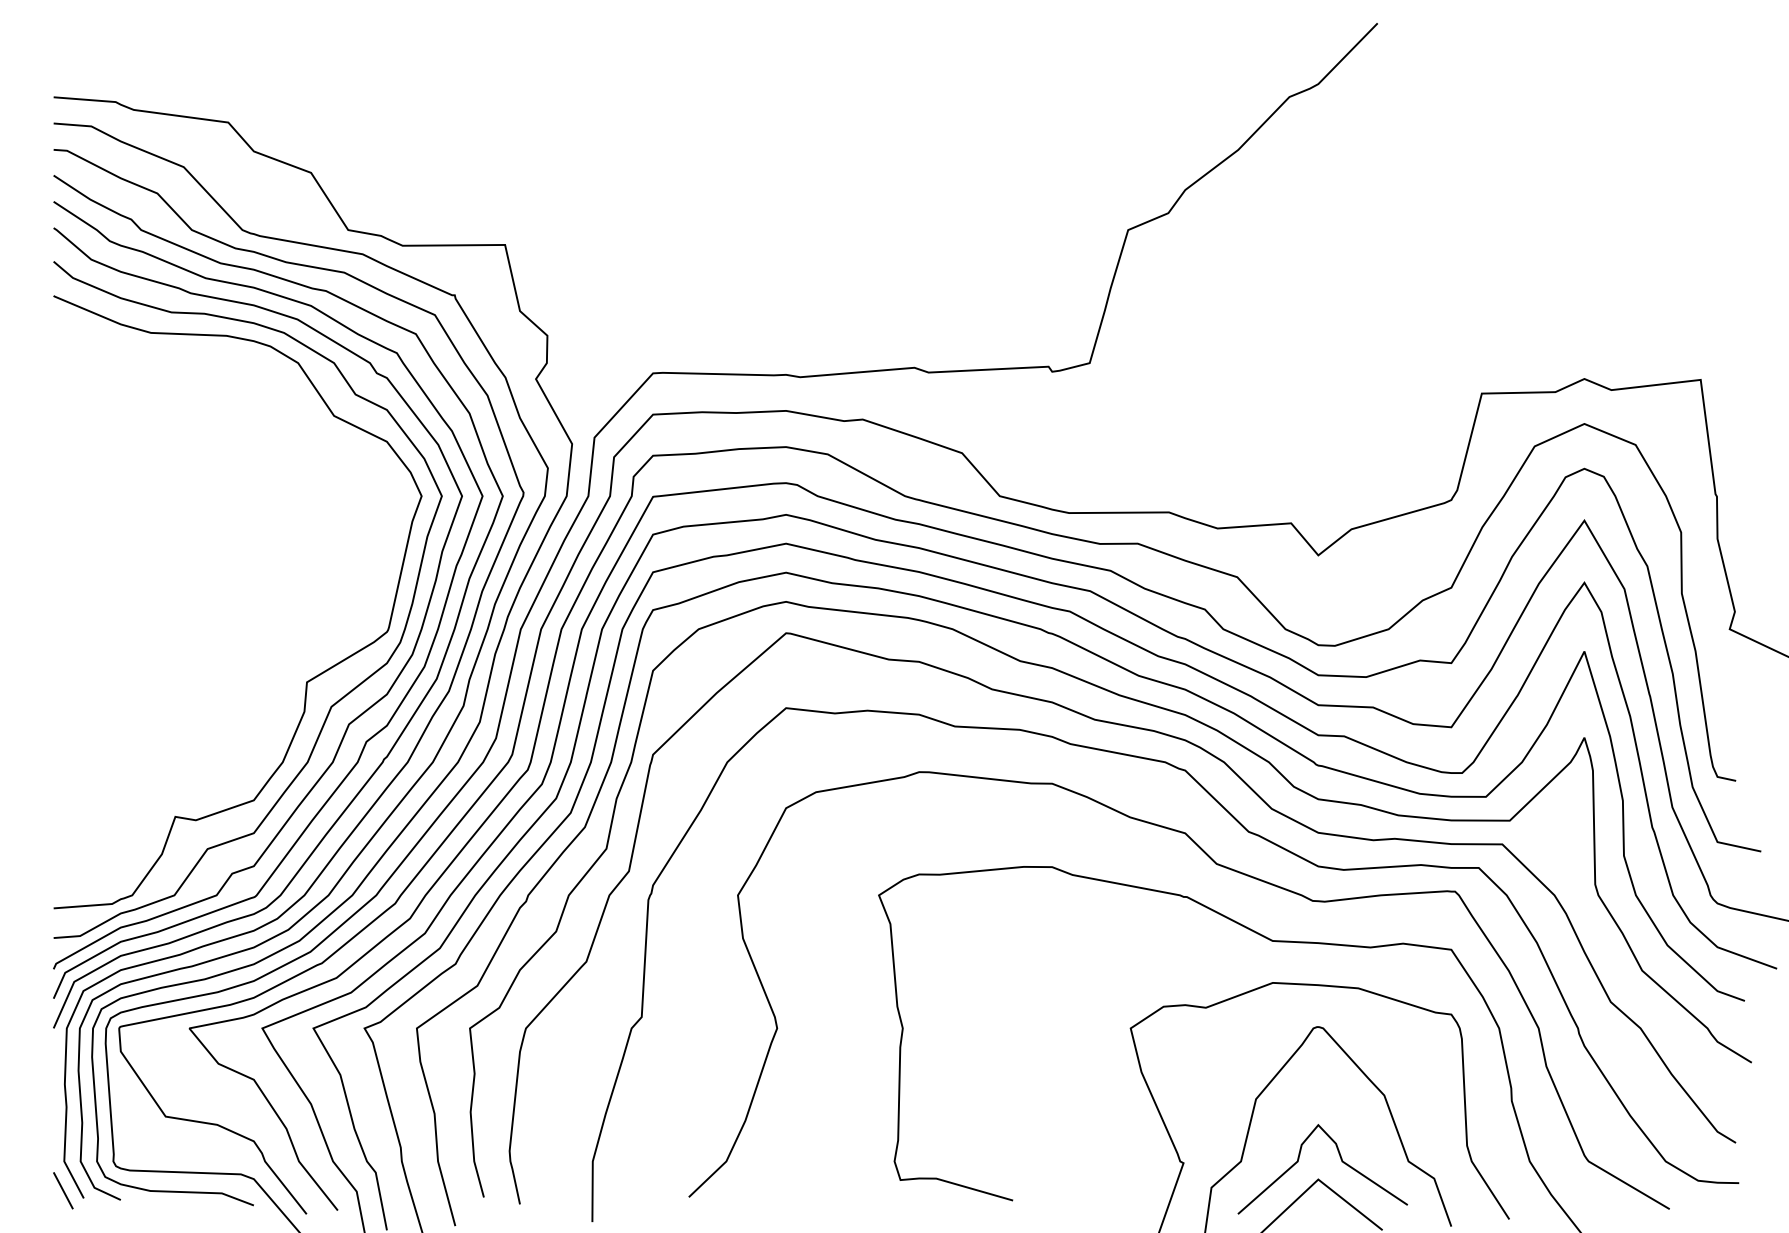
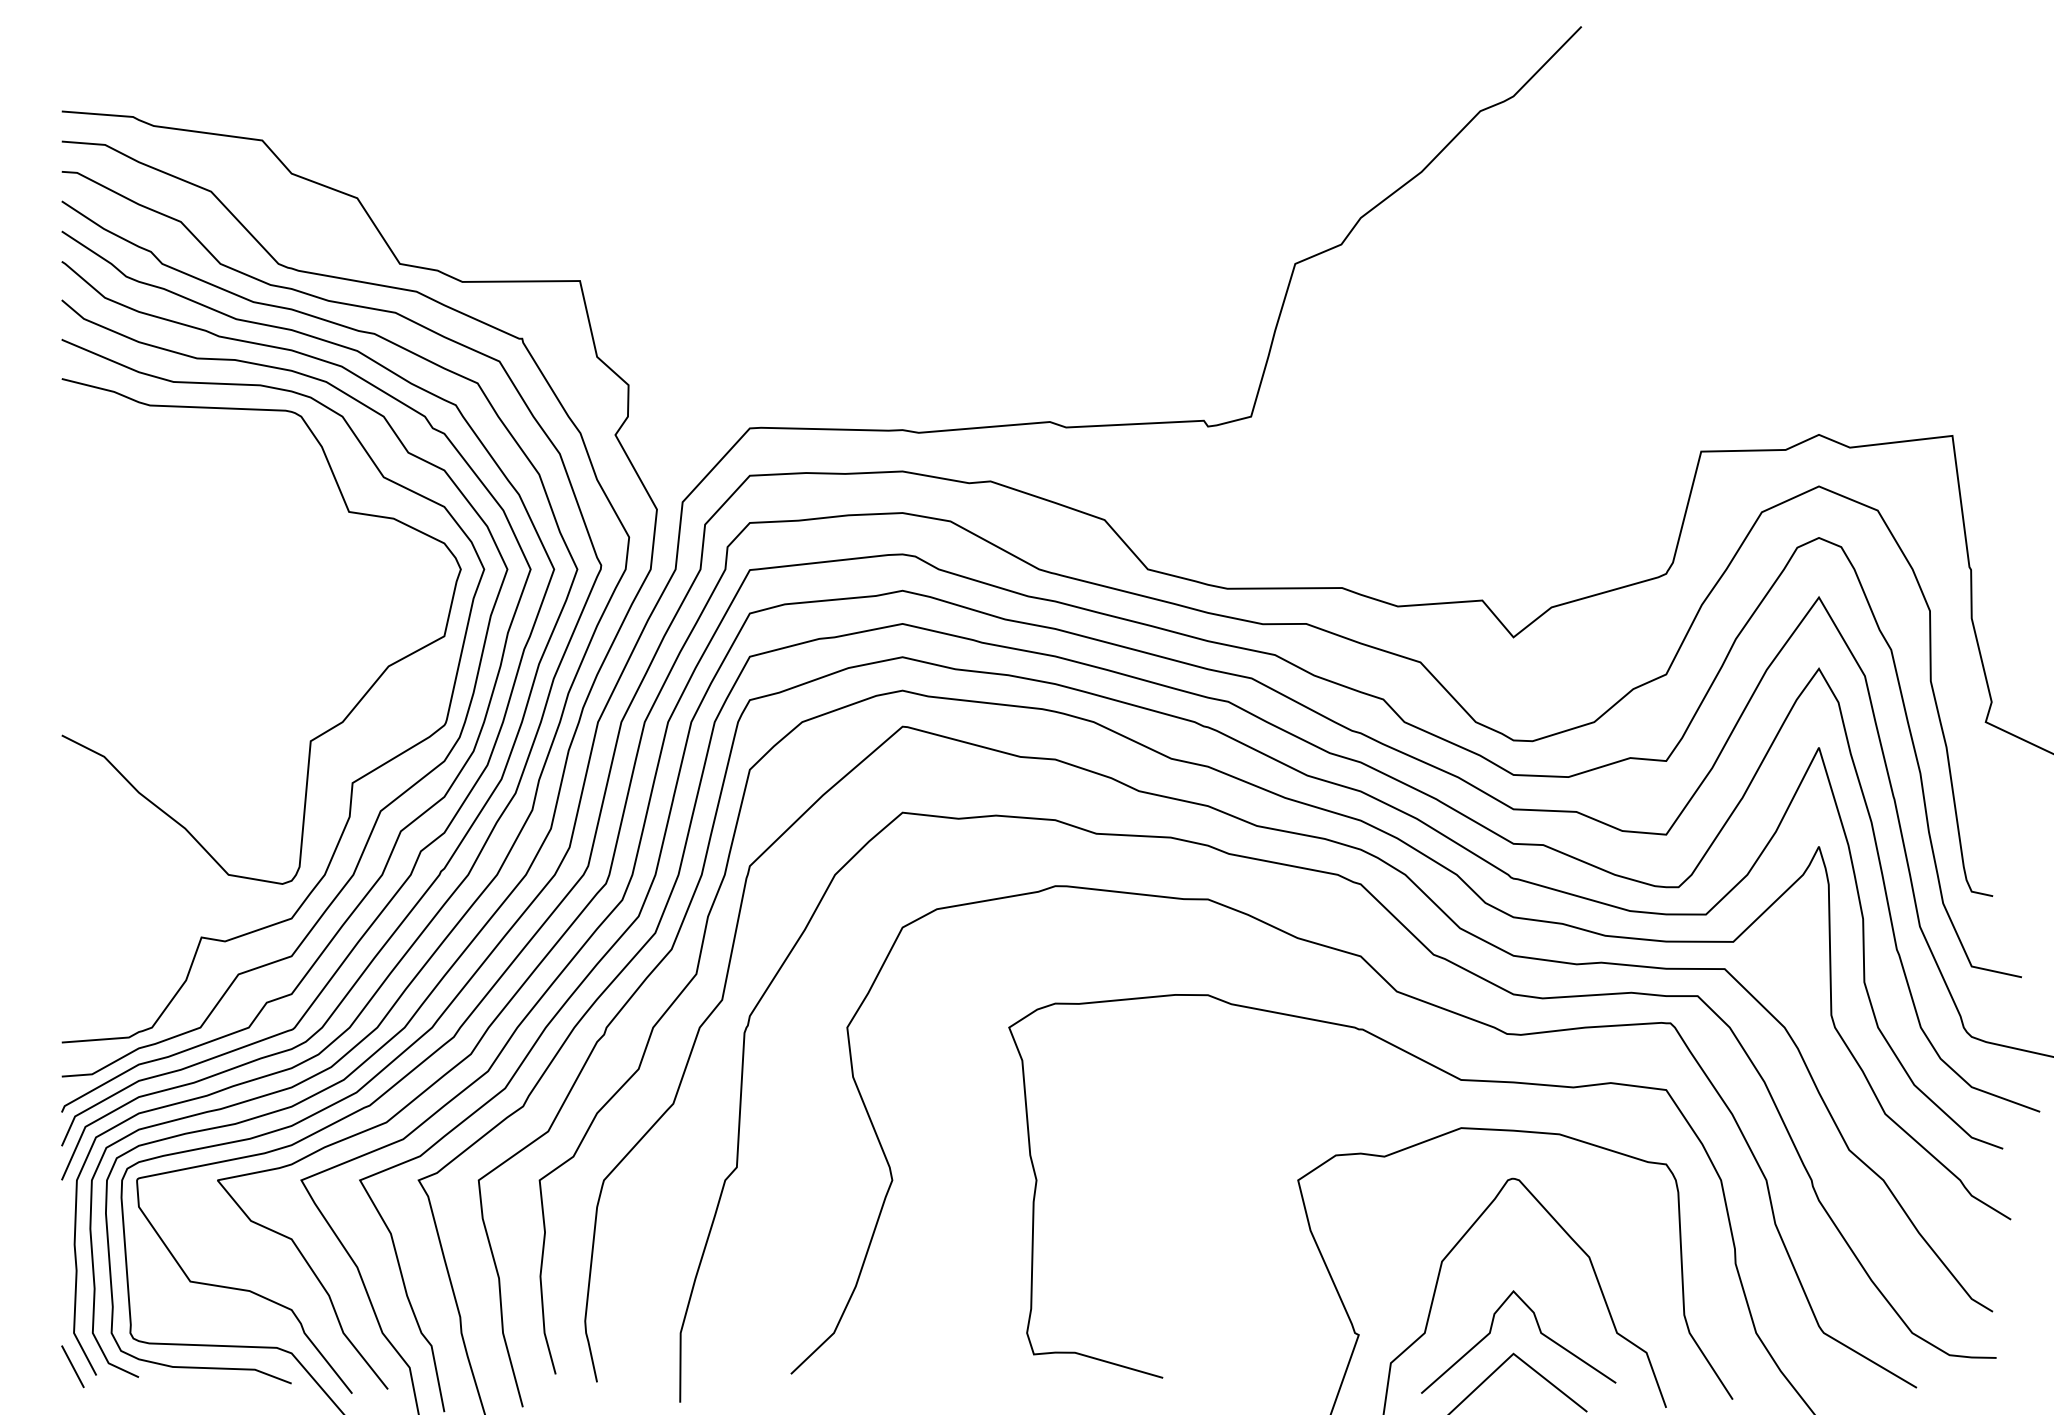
curve: (280, 638) -> (322, 732), added

